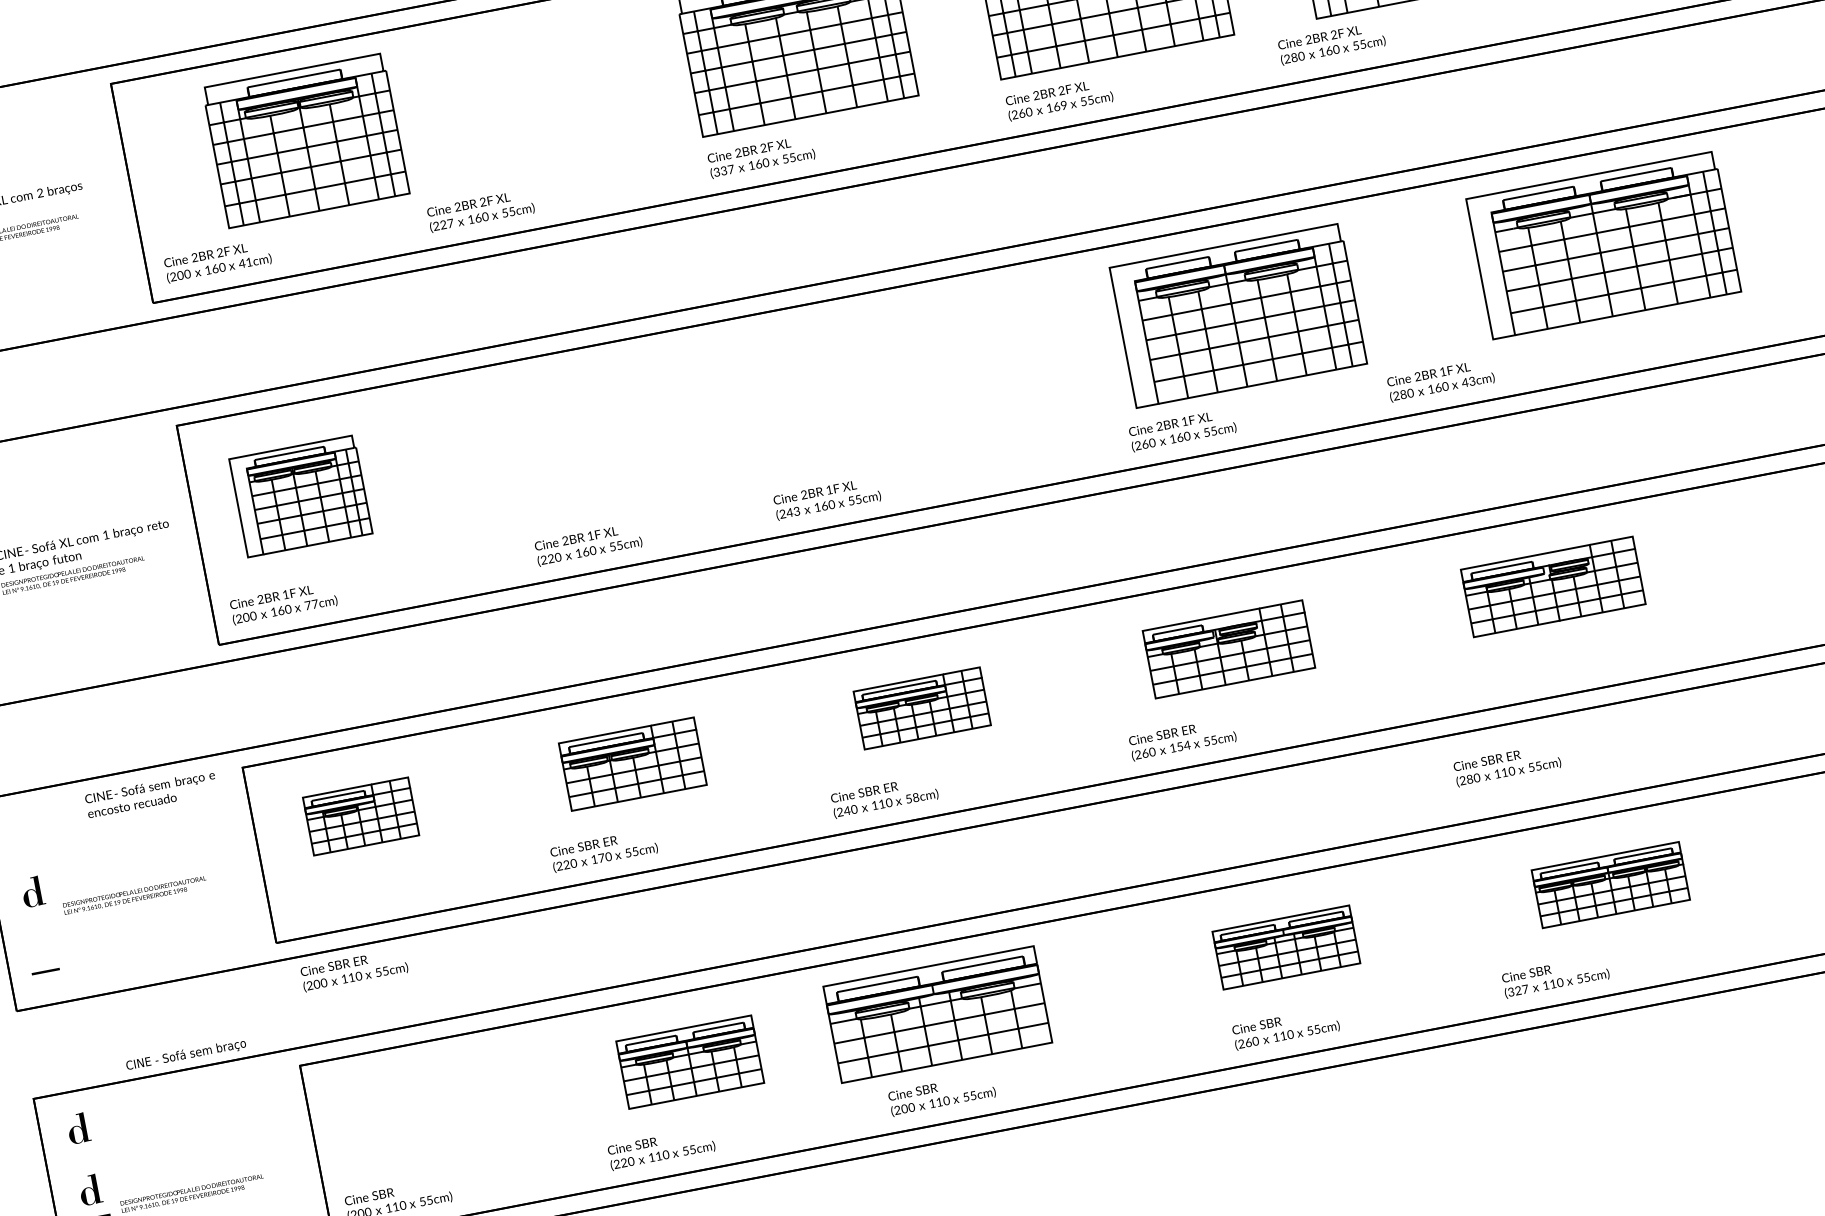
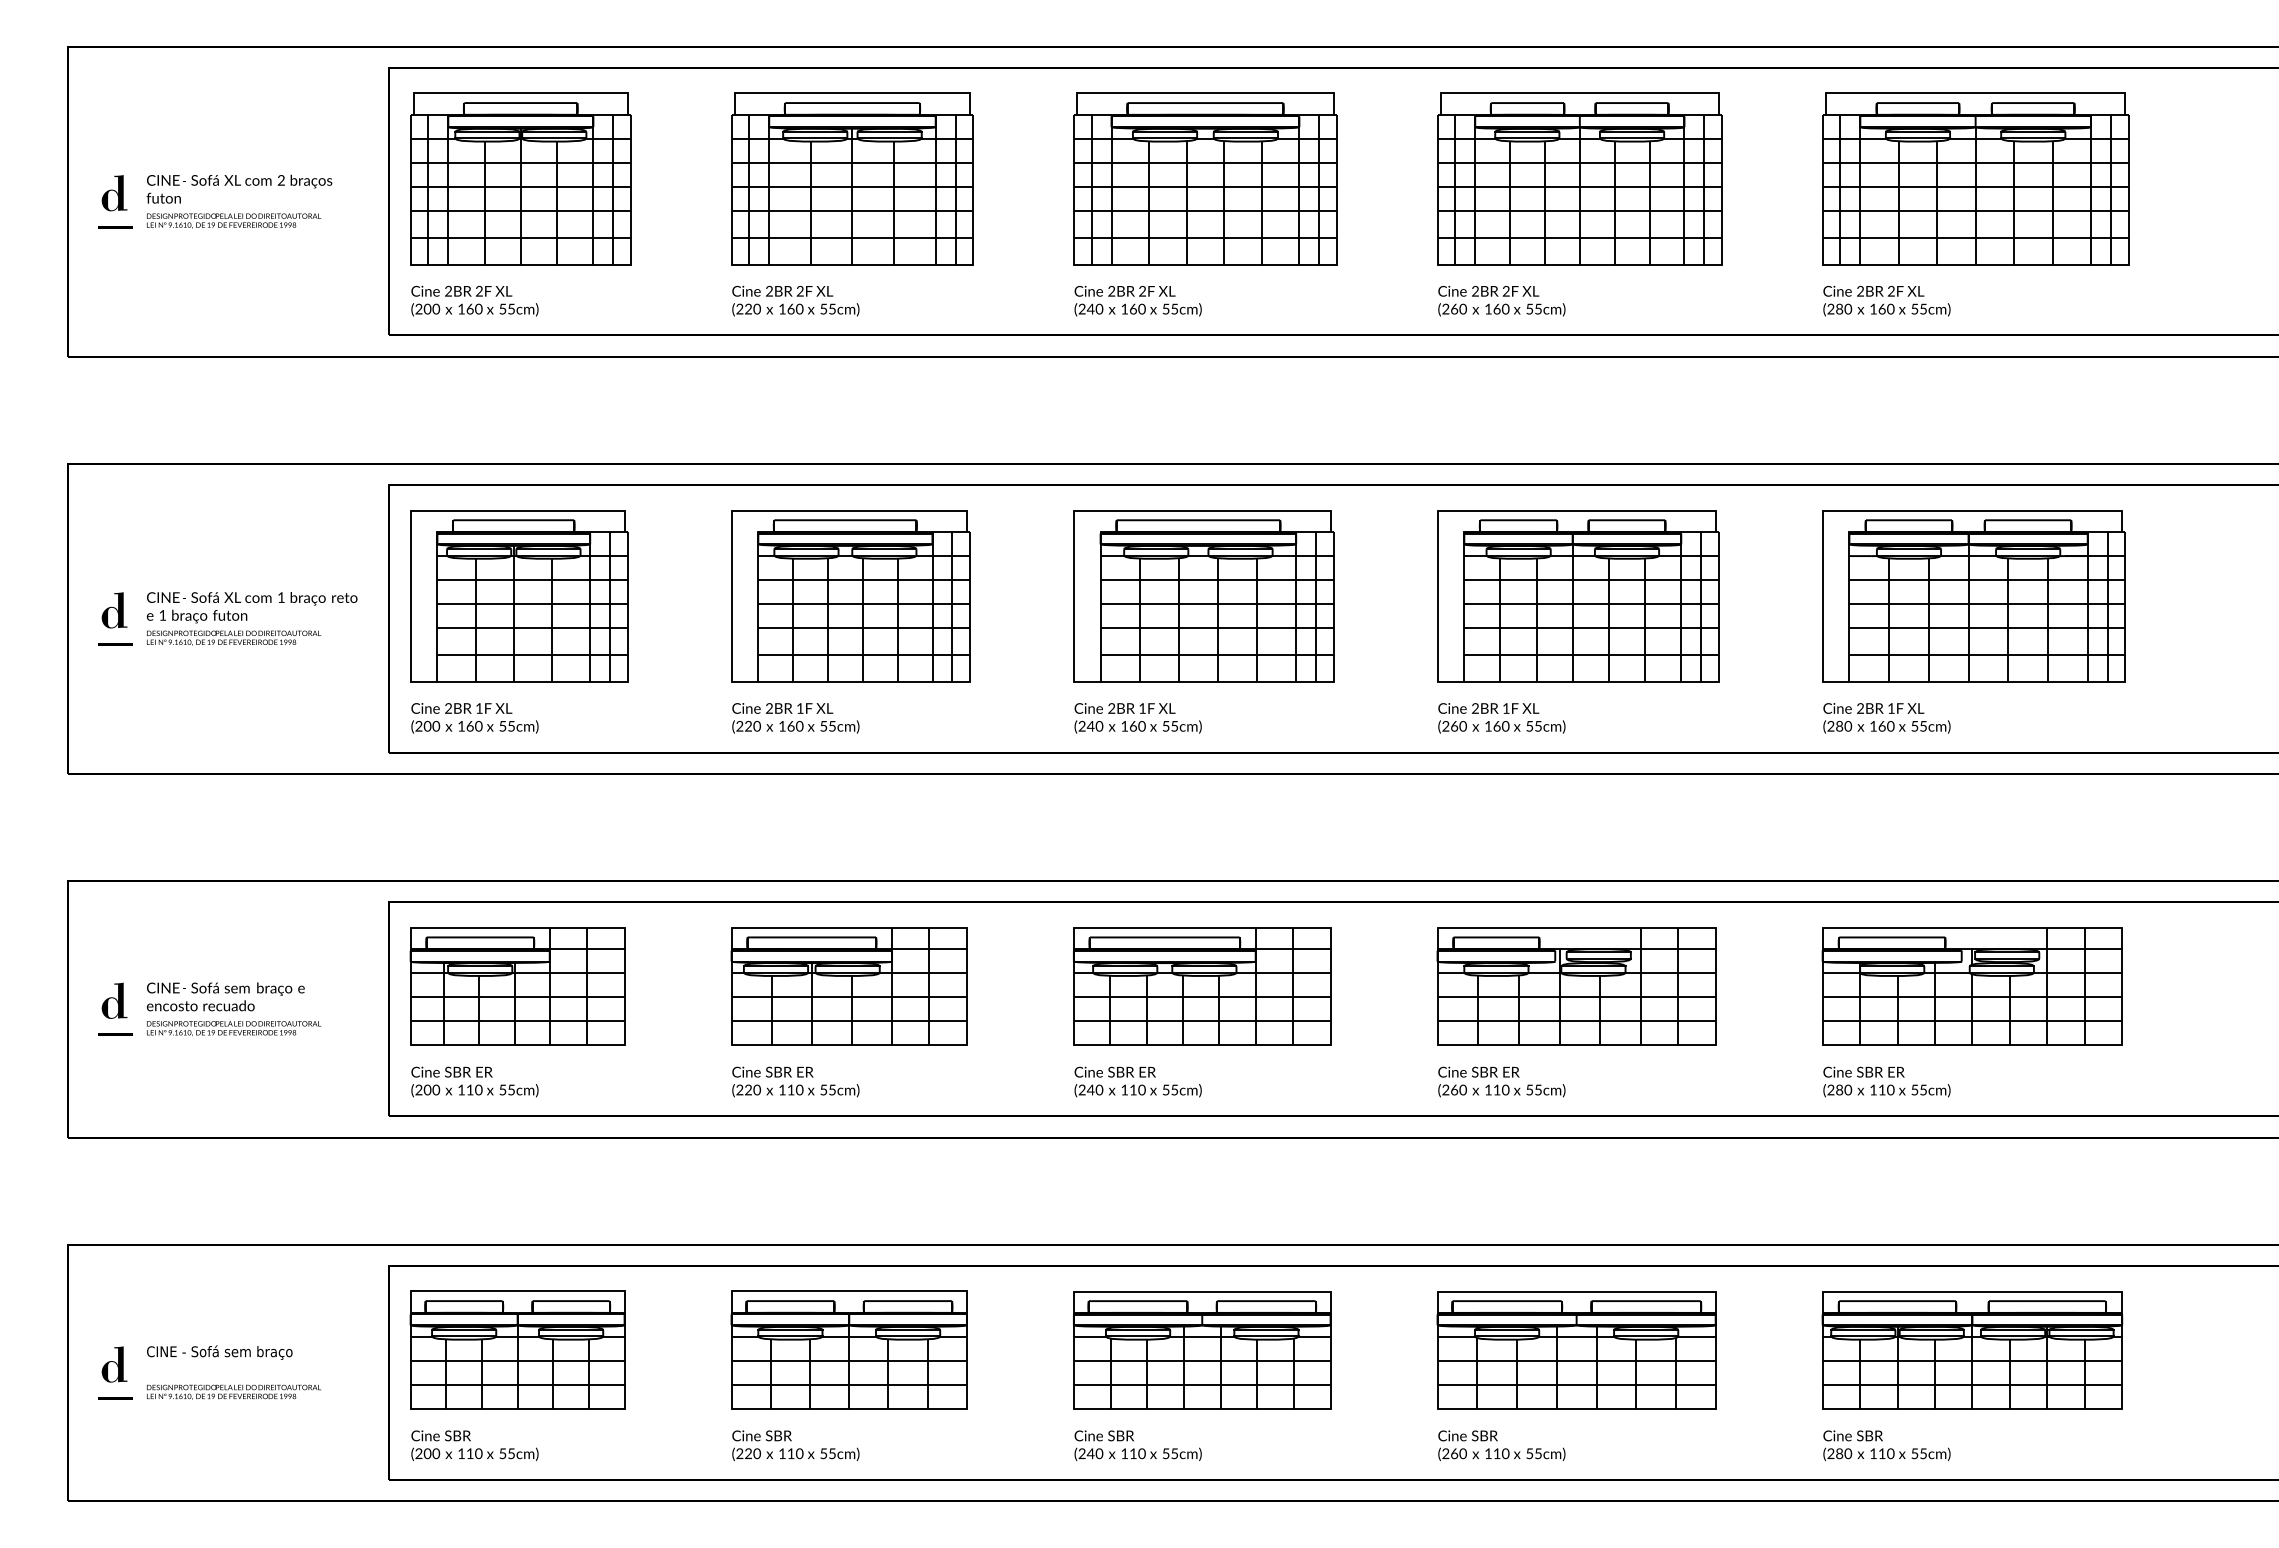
text: (1331, 43) -> (1886, 300), moved
part: (508, 101) -> (852, 178), added
text: (1063, 105) -> (1505, 309), 169 -> 160
part: (305, 140) -> (520, 178), moved
text: (723, 170) -> (1090, 308), (337 -> (240
text: (449, 223) -> (756, 308), (227 -> (220
part: (1603, 245) -> (1973, 596), moved
text: (245, 262) -> (506, 308), 41cm) -> 55cm)
part: (1238, 315) -> (1578, 596), moved
text: (1468, 382) -> (1918, 726), 43cm) -> 55cm)
part: (861, 388) -> (1203, 596), added
text: (1182, 430) -> (1501, 718), moved
part: (572, 444) -> (850, 596), added
part: (301, 496) -> (519, 596), size x1.43
text: (796, 511) -> (1099, 726), (243 -> (240
text: (588, 544) -> (795, 718), moved
part: (1552, 586) -> (1971, 986), size x1.43
text: (311, 604) -> (507, 726), 77cm) -> 55cm)
part: (1228, 649) -> (1576, 986), size x1.43
part: (922, 708) -> (1202, 986), size x1.67
text: (1183, 745) -> (1501, 1089), 154 -> 110
part: (632, 764) -> (848, 986), size x1.43
text: (1507, 764) -> (1886, 1081), moved
text: (151, 793) -> (225, 996), moved
text: (915, 797) -> (1174, 1089), 58cm) -> 55cm)
part: (361, 816) -> (517, 986), size x1.67
text: (601, 857) -> (790, 1089), 170 -> 110
part: (1610, 885) -> (1972, 1350), size x1.67
part: (1286, 947) -> (1576, 1350), size x1.67
text: (354, 969) -> (474, 1081), moved
line: (45, 971) -> (115, 1034), moved
text: (1518, 990) -> (1839, 1453), (327 -> (280
part: (938, 1014) -> (1202, 1350), moved
text: (1285, 1028) -> (1501, 1445), moved
text: (185, 1054) -> (219, 1352), moved
part: (689, 1061) -> (848, 1349), size x1.43
text: (904, 1108) -> (1090, 1453), (200 -> (240
part: (418, 1113) -> (517, 1349), added
part: (78, 1128) -> (114, 1289), removed

